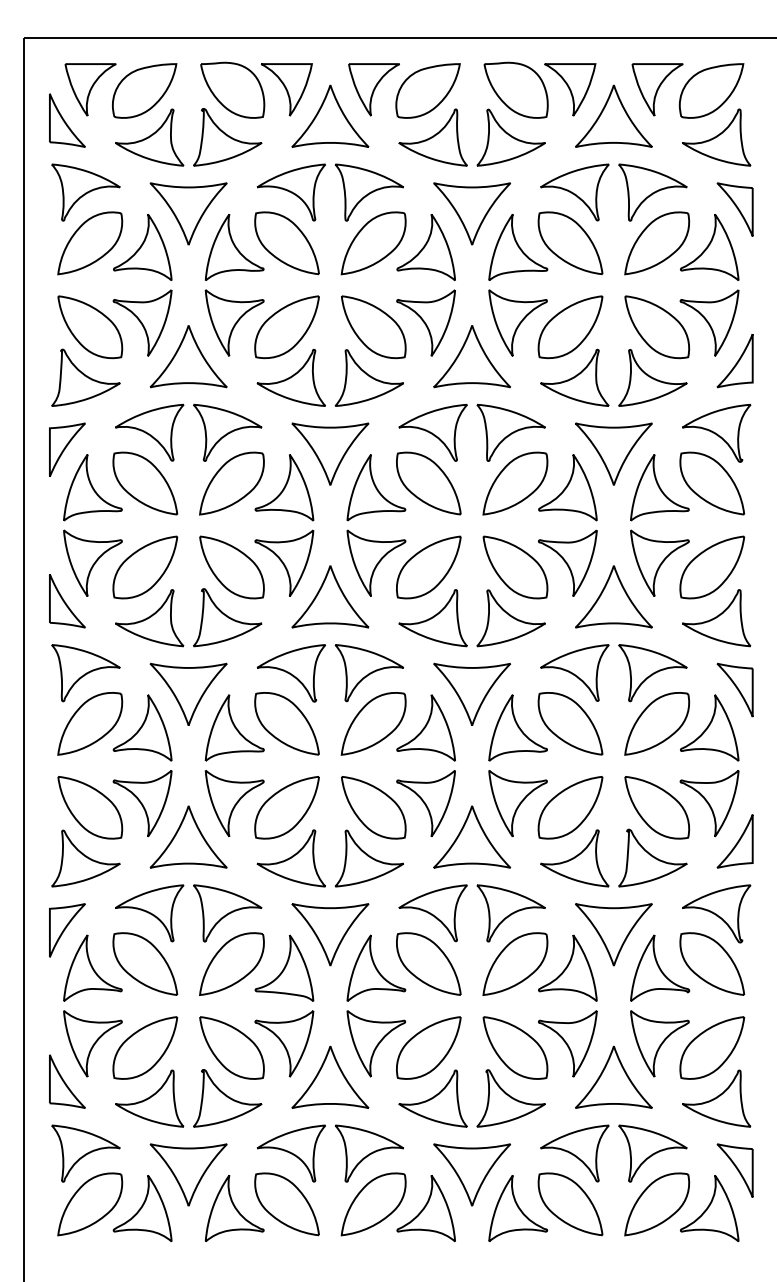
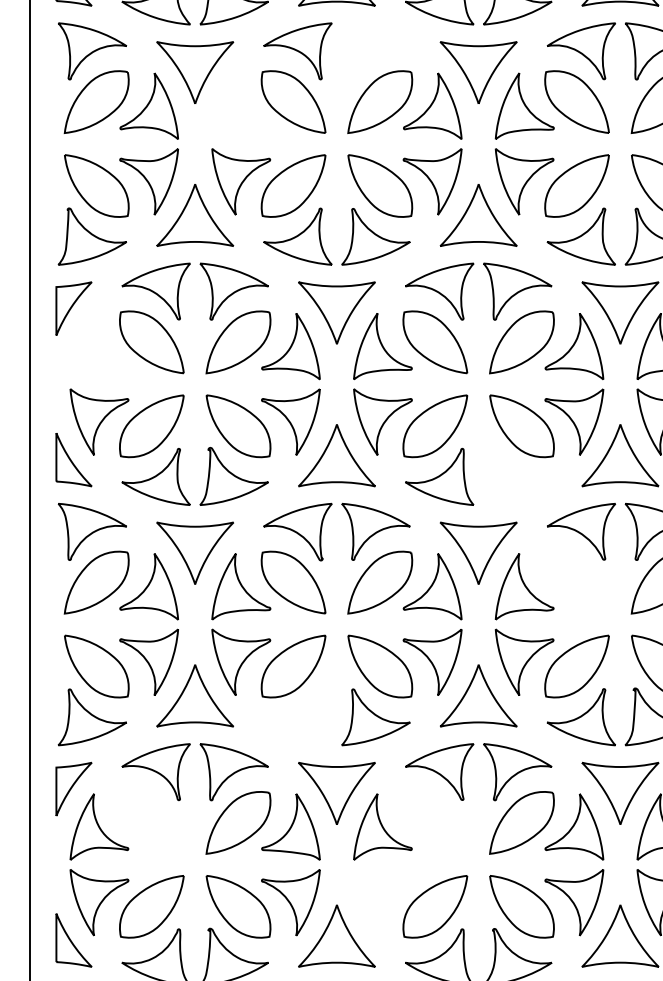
part: (368, 192) -> (375, 51), removed
part: (234, 247) -> (241, 106), removed
part: (92, 487) -> (99, 346), removed
part: (510, 618) -> (517, 477), removed
part: (570, 723) -> (577, 582), removed
part: (290, 858) -> (297, 717), removed
part: (145, 963) -> (152, 822), removed
part: (428, 963) -> (435, 822), removed
part: (376, 1043) -> (383, 902), removed

